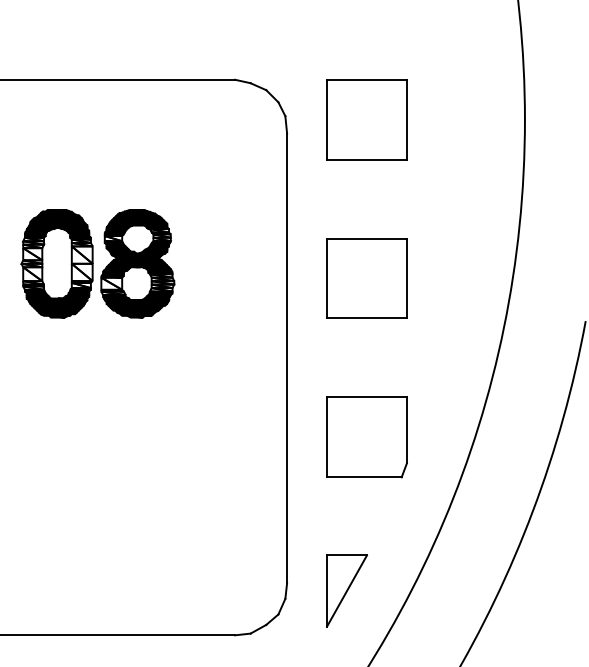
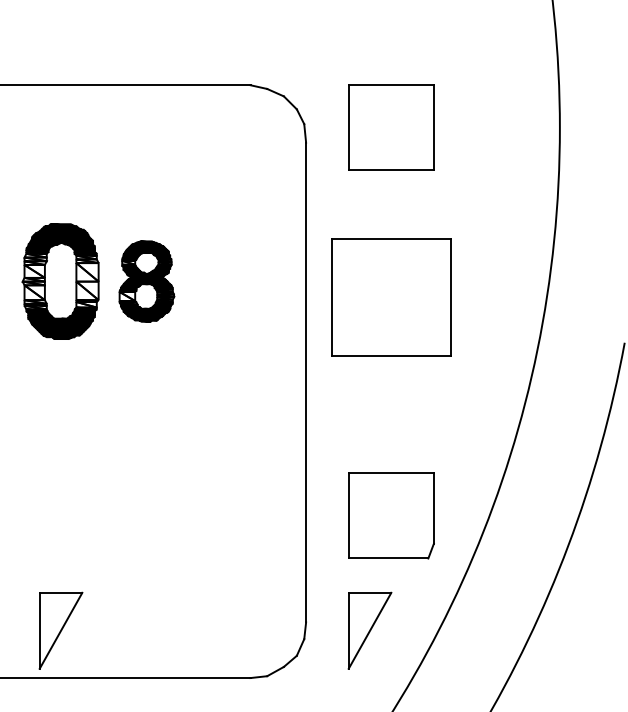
part: (137, 263) -> (146, 281), size x0.7
part: (367, 278) -> (391, 297), size x1.4
part: (367, 437) -> (391, 515), moved
part: (56, 590) -> (60, 630), added

